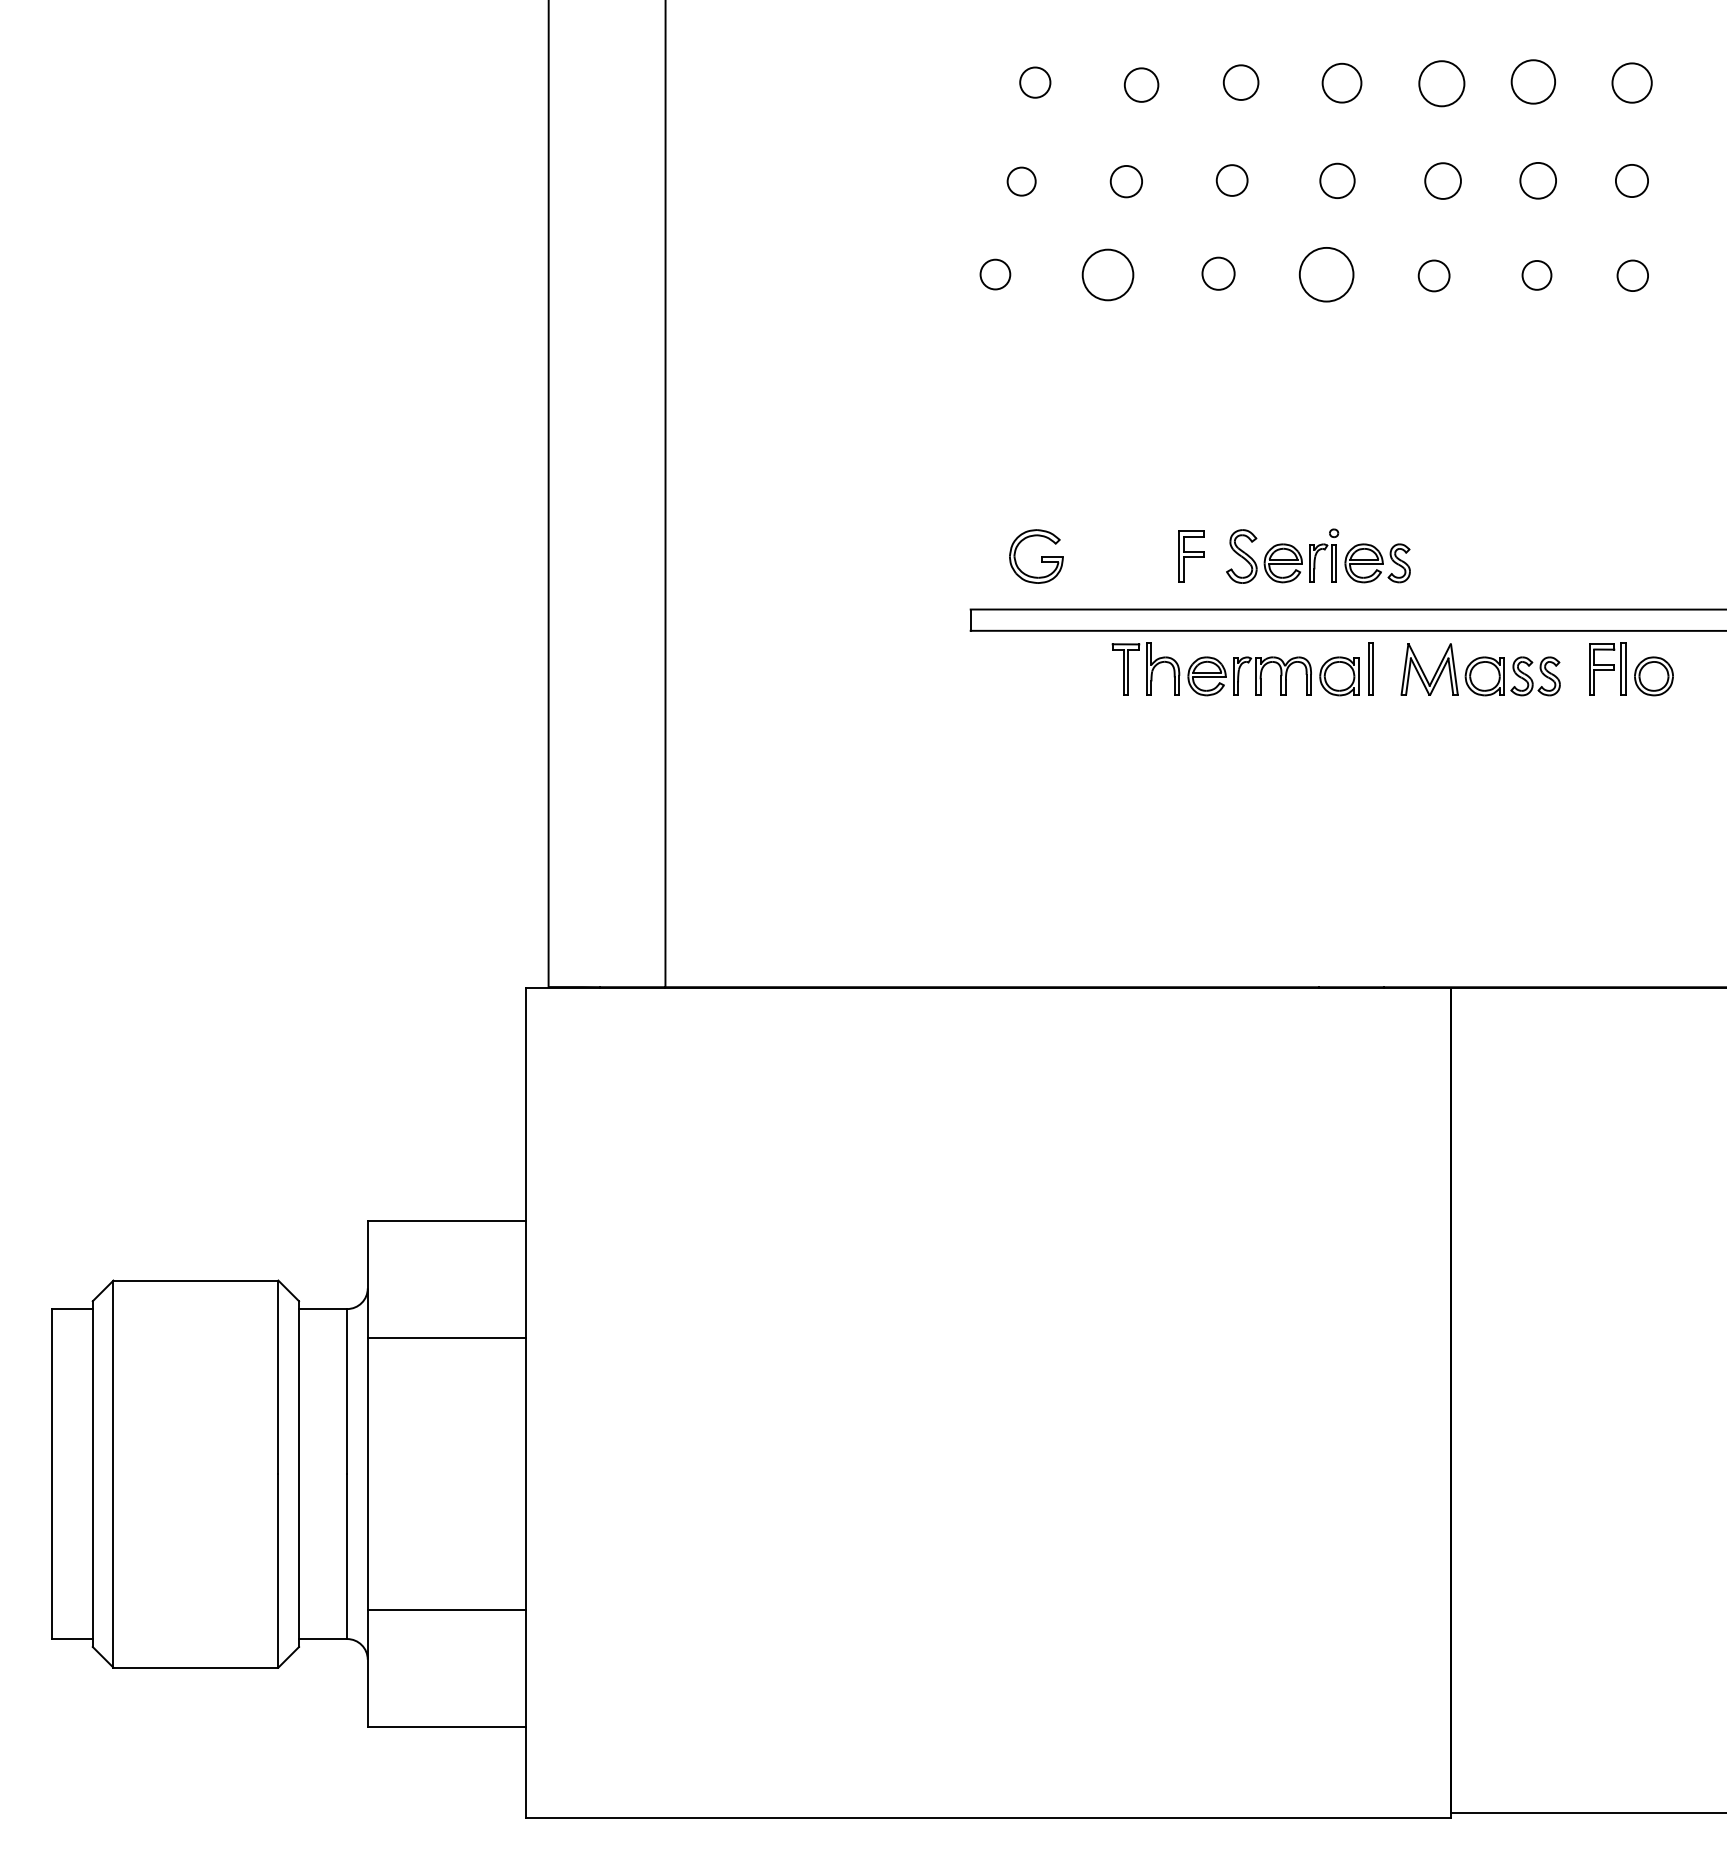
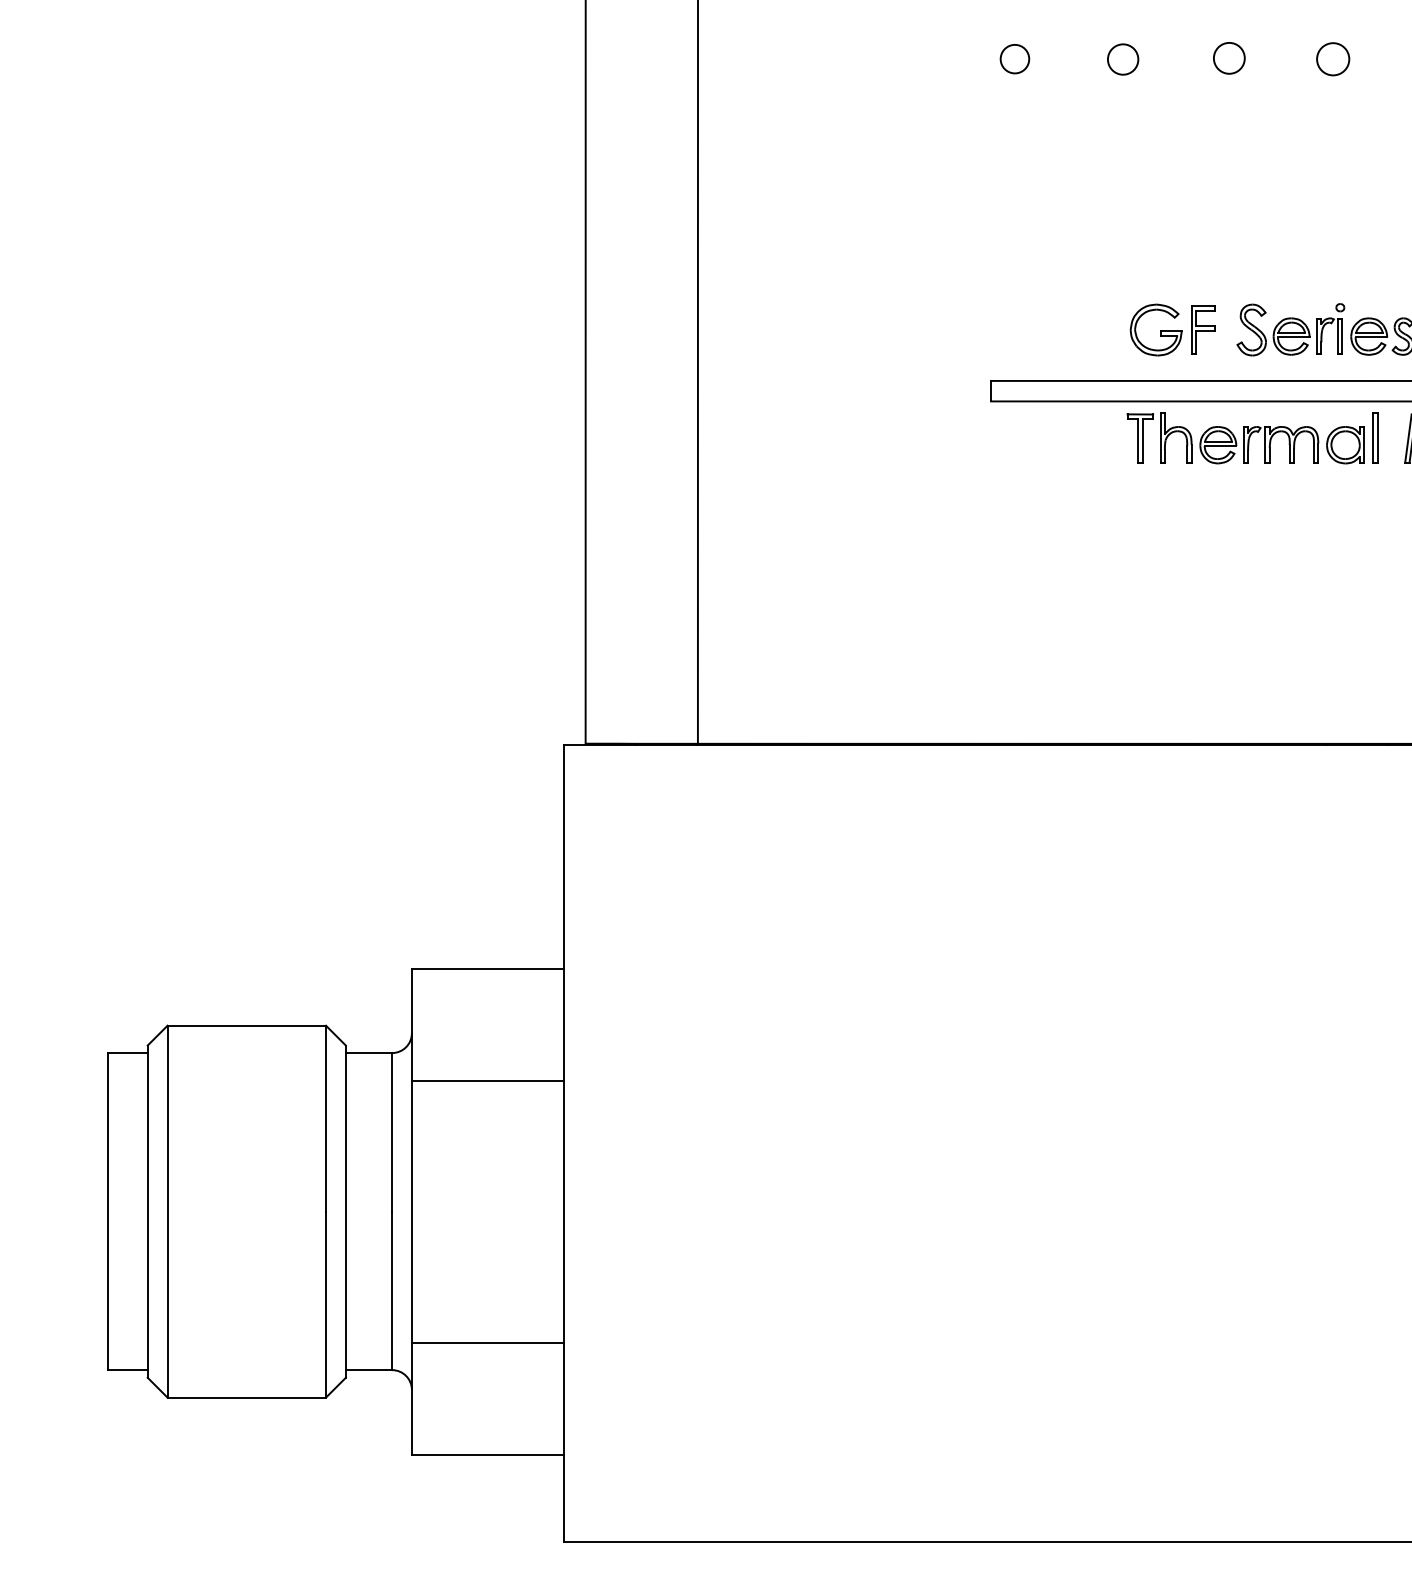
circle: (1107, 274) -> (1122, 59), size x0.62
circle: (1326, 274) -> (1333, 59), size x0.62
part: (1036, 556) -> (1156, 330), moved

